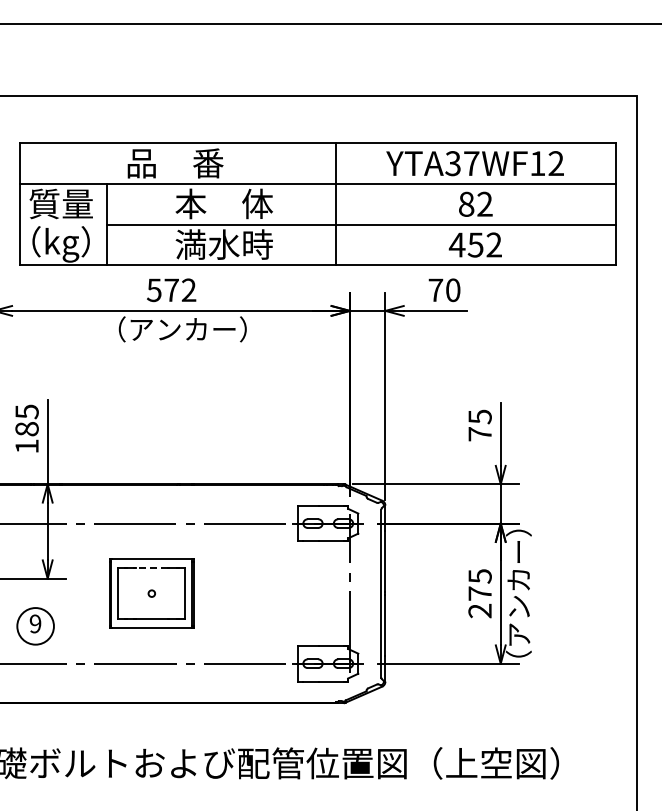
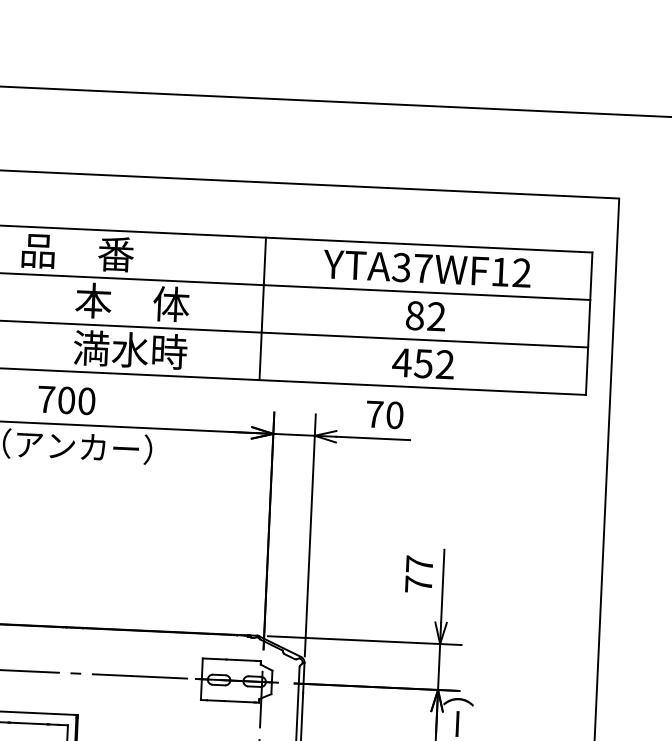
text: (171, 290) -> (66, 400), 572 -> 700
text: (479, 416) -> (418, 563), 75 -> 77
line: (151, 568) -> (28, 723), dashed -> solid

